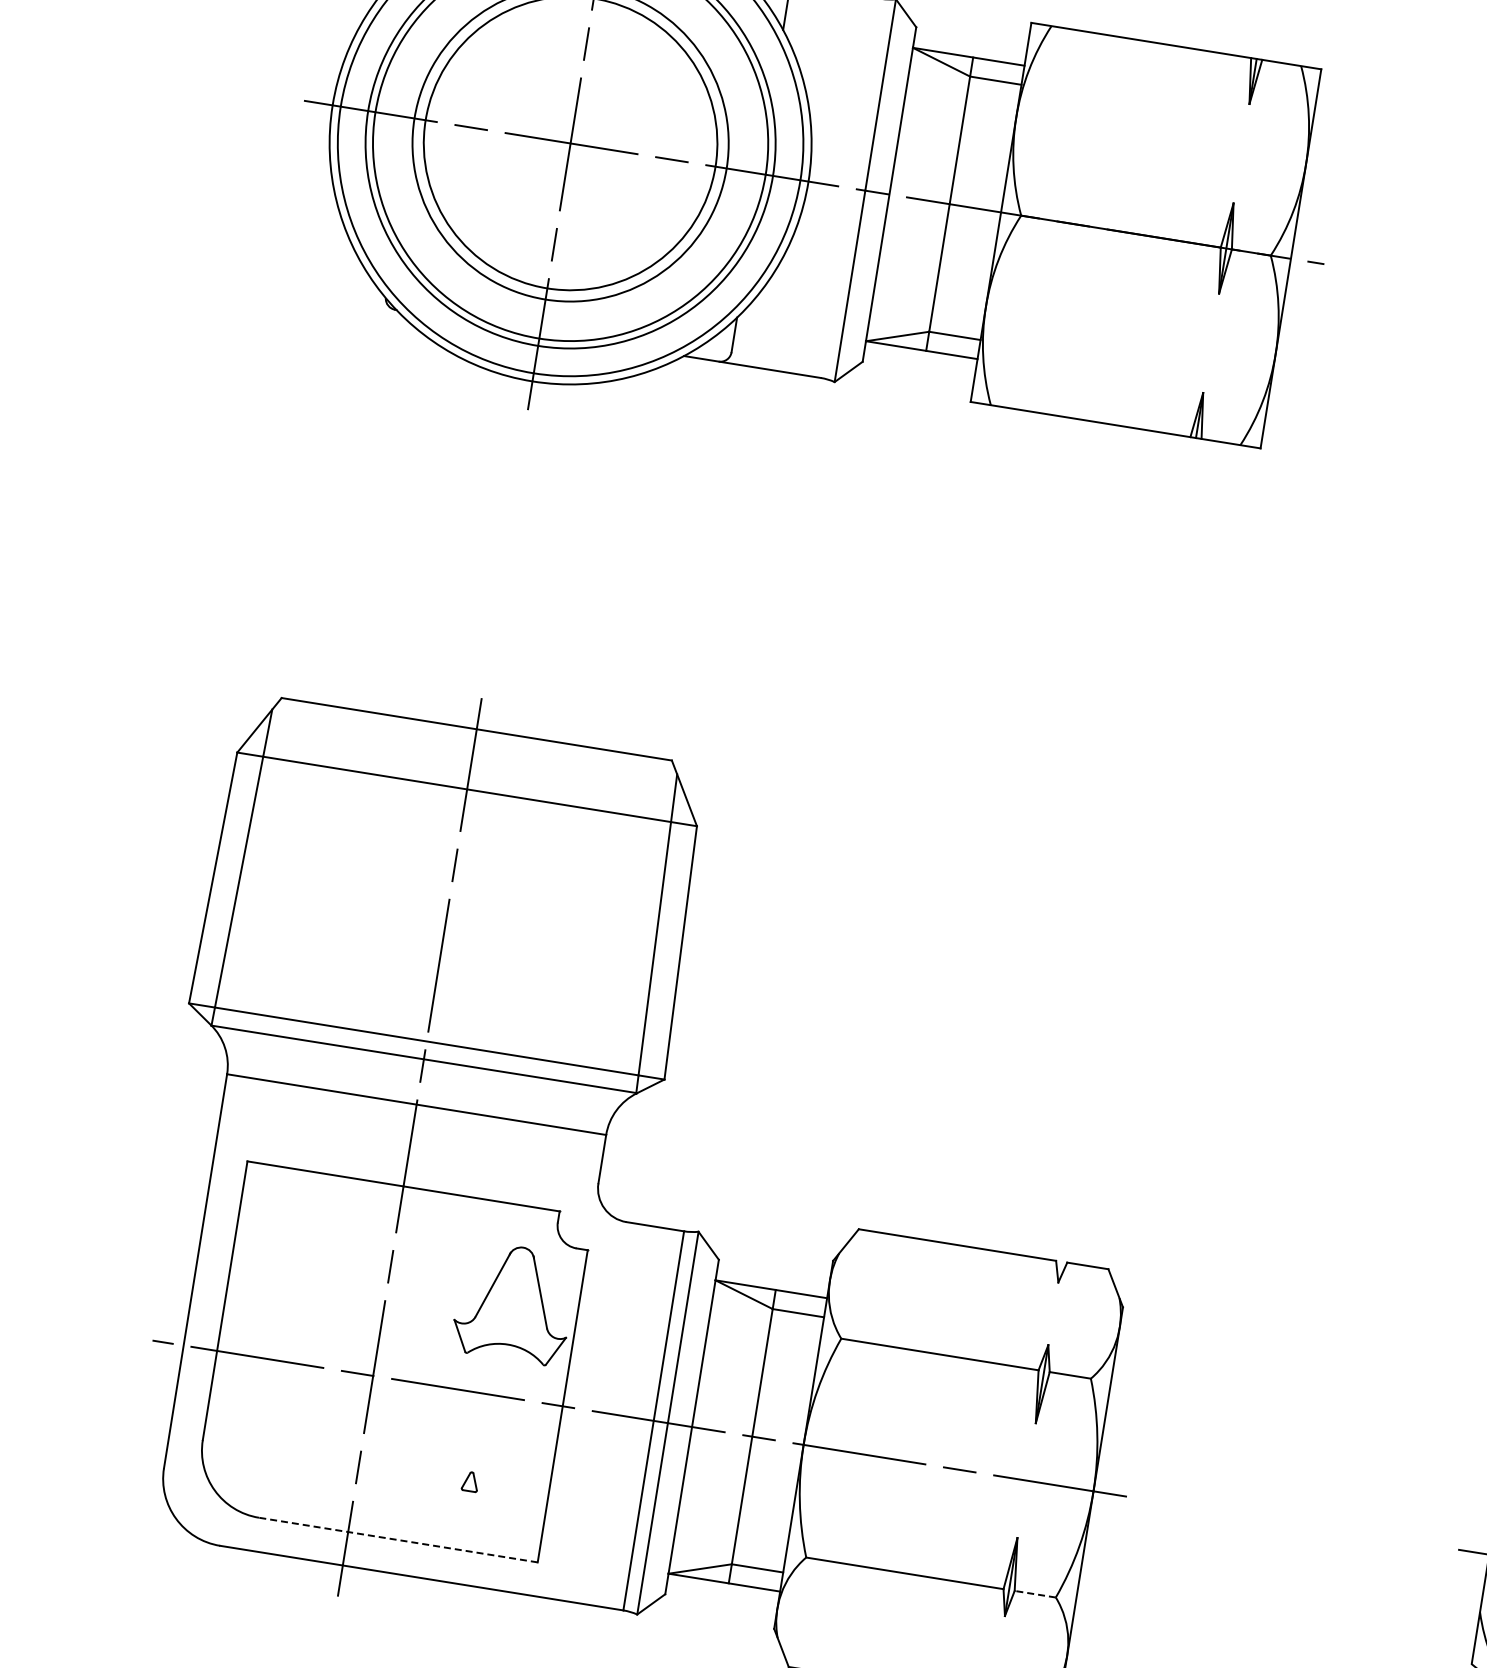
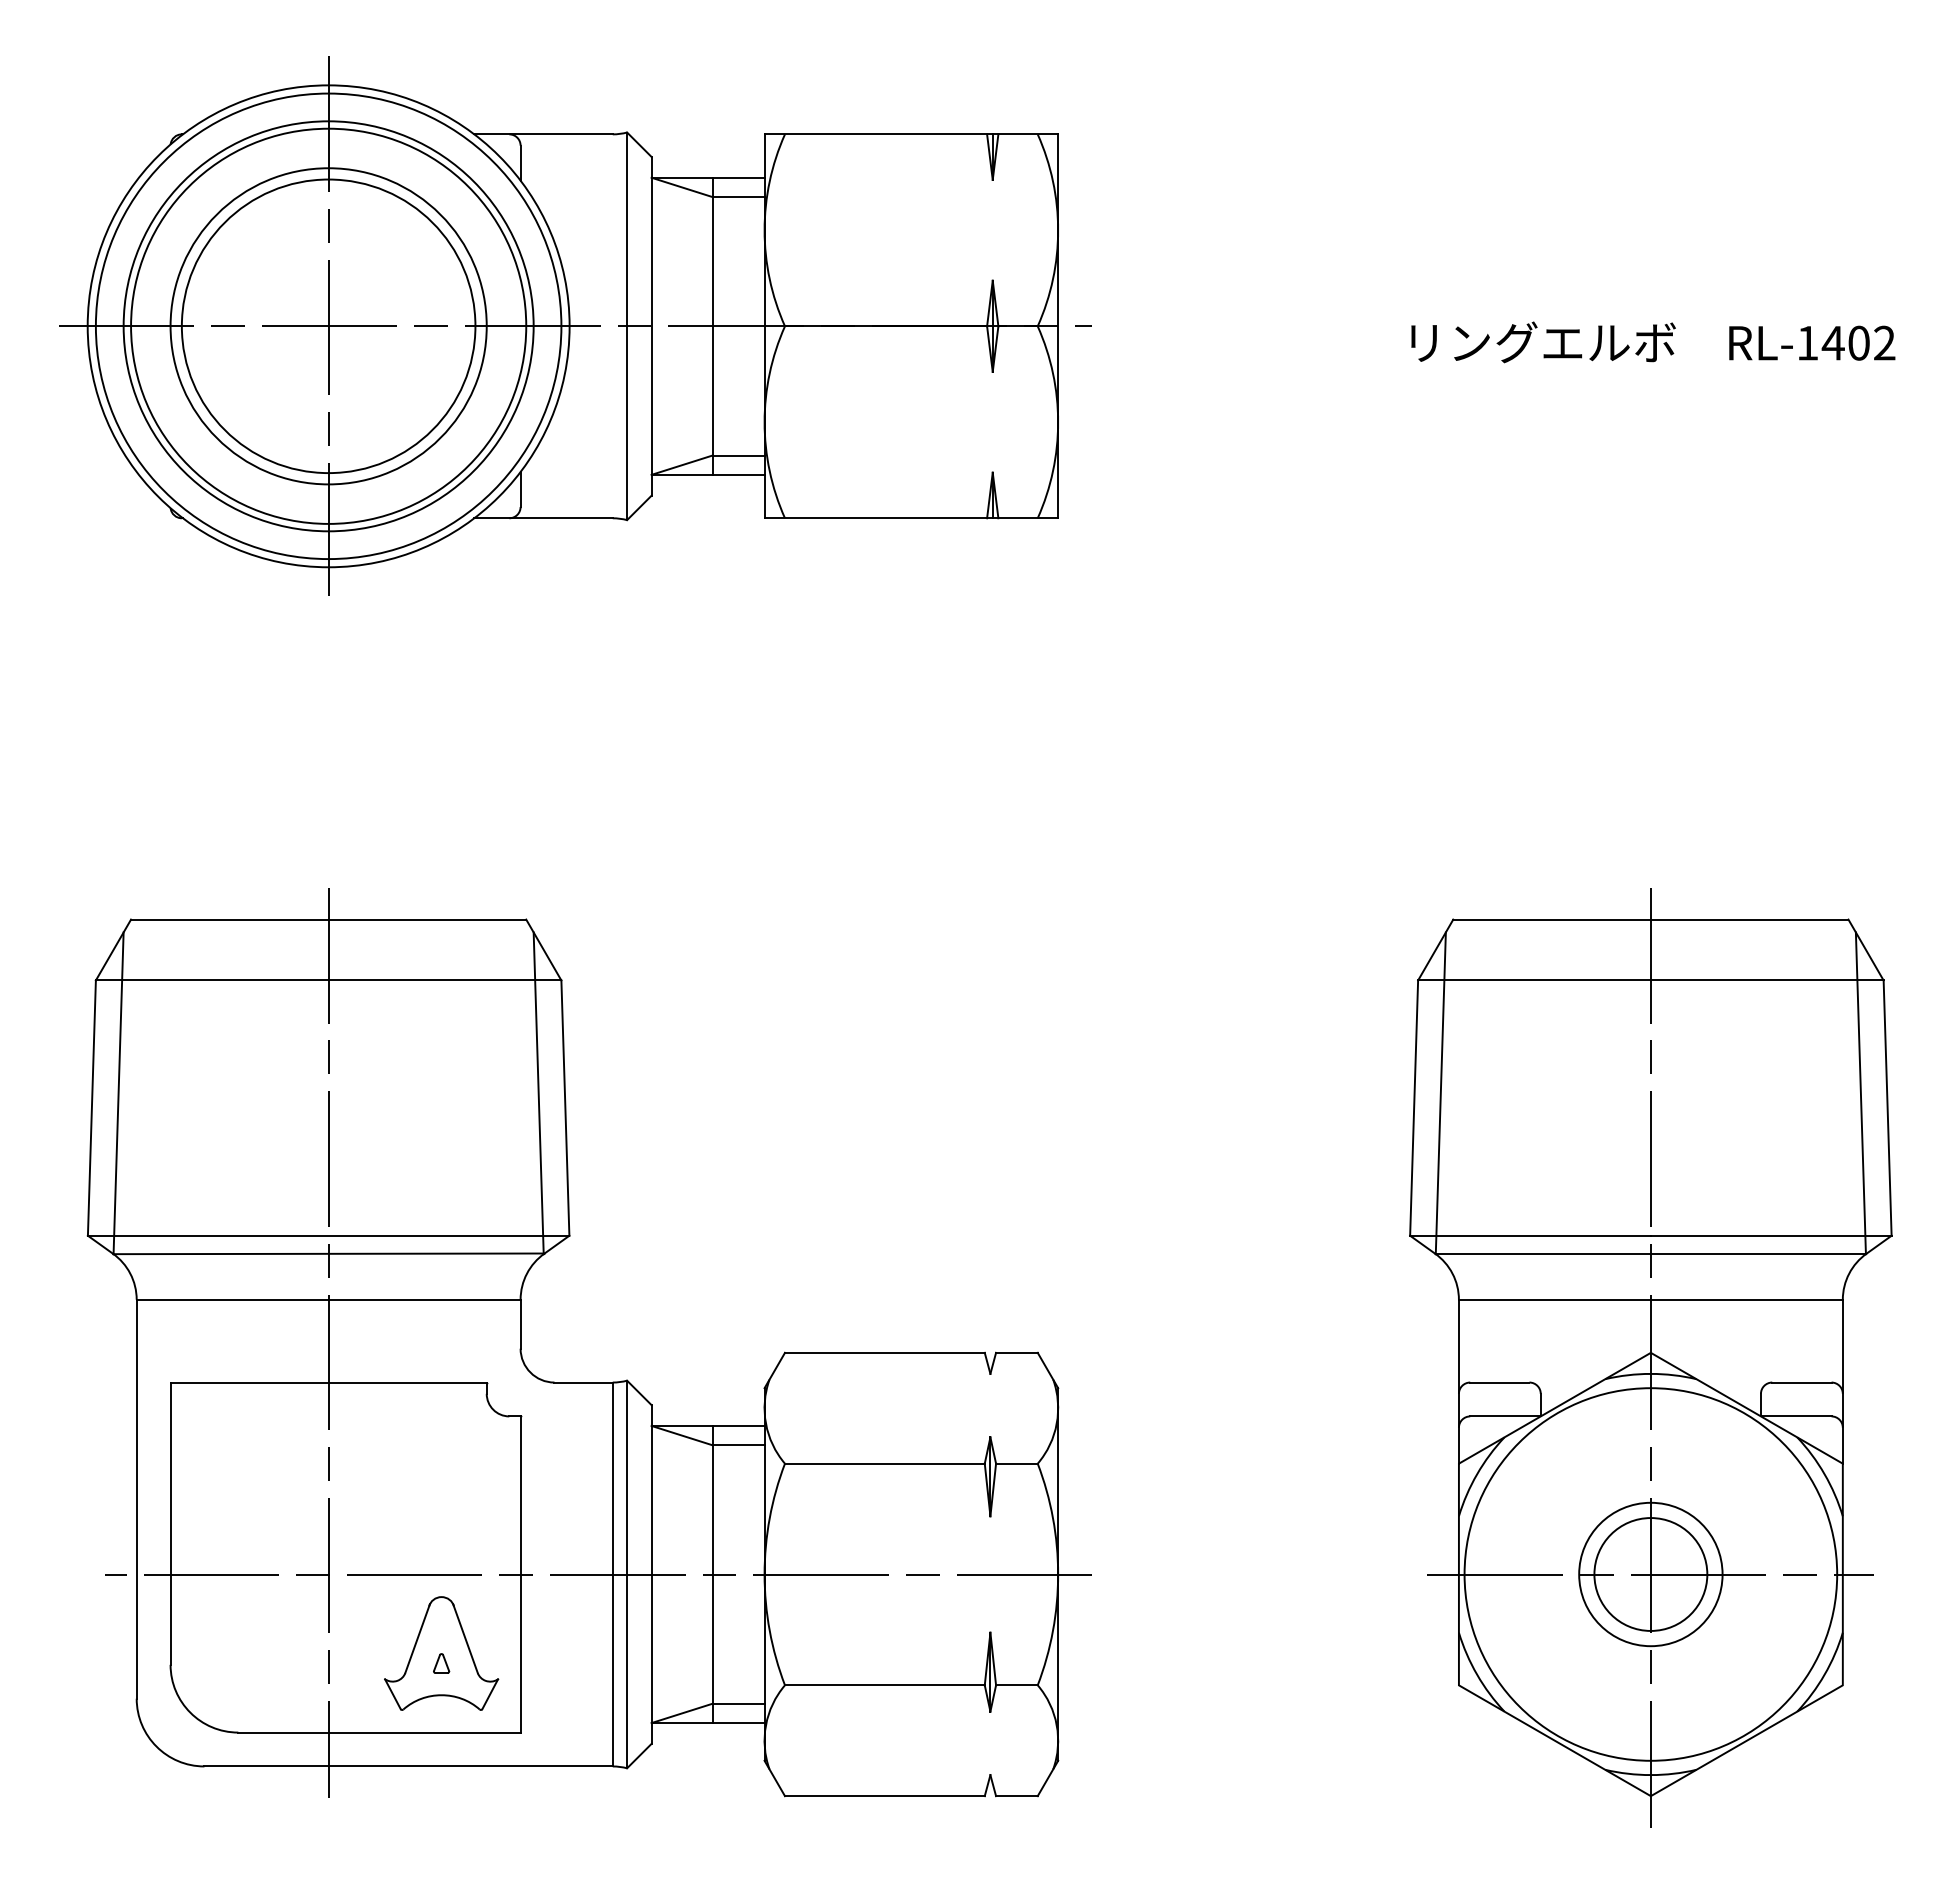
part: (514, 1303) -> (441, 1653), moved
line: (397, 1539) -> (378, 1732), dashed -> solid
line: (1034, 1594) -> (1016, 1685), dashed -> solid

